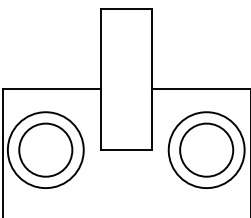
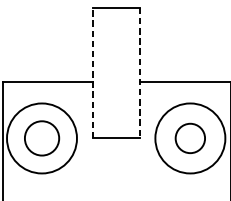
line: (100, 79) -> (92, 73), solid -> dashed
line: (151, 79) -> (139, 73), solid -> dashed
circle: (45, 149) -> (41, 137), size x0.7
circle: (206, 149) -> (190, 137), size x0.6

